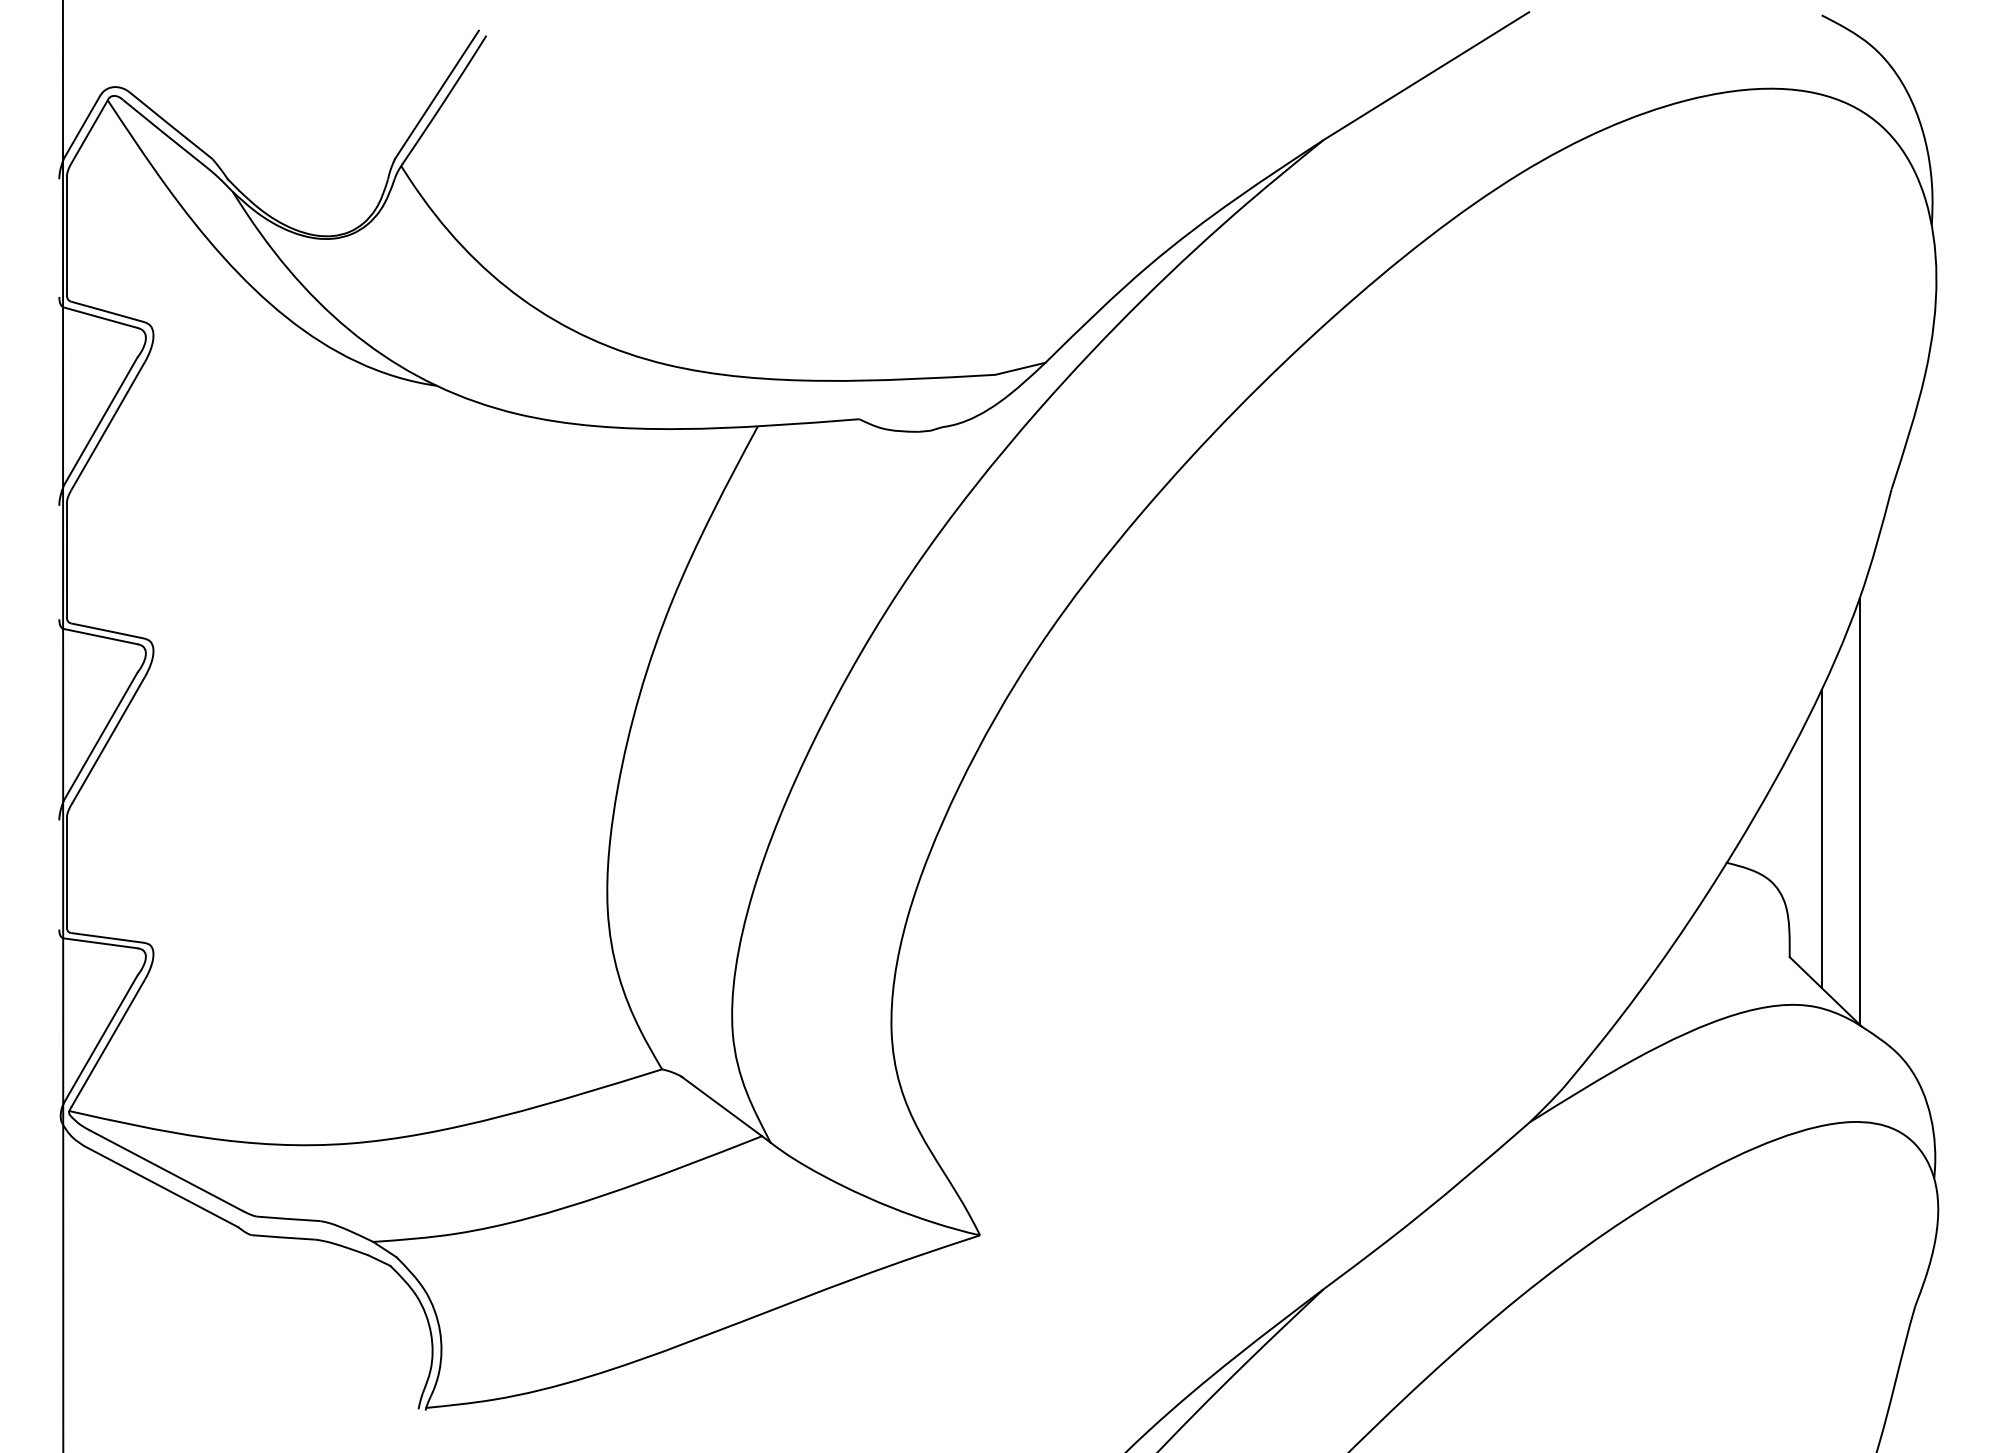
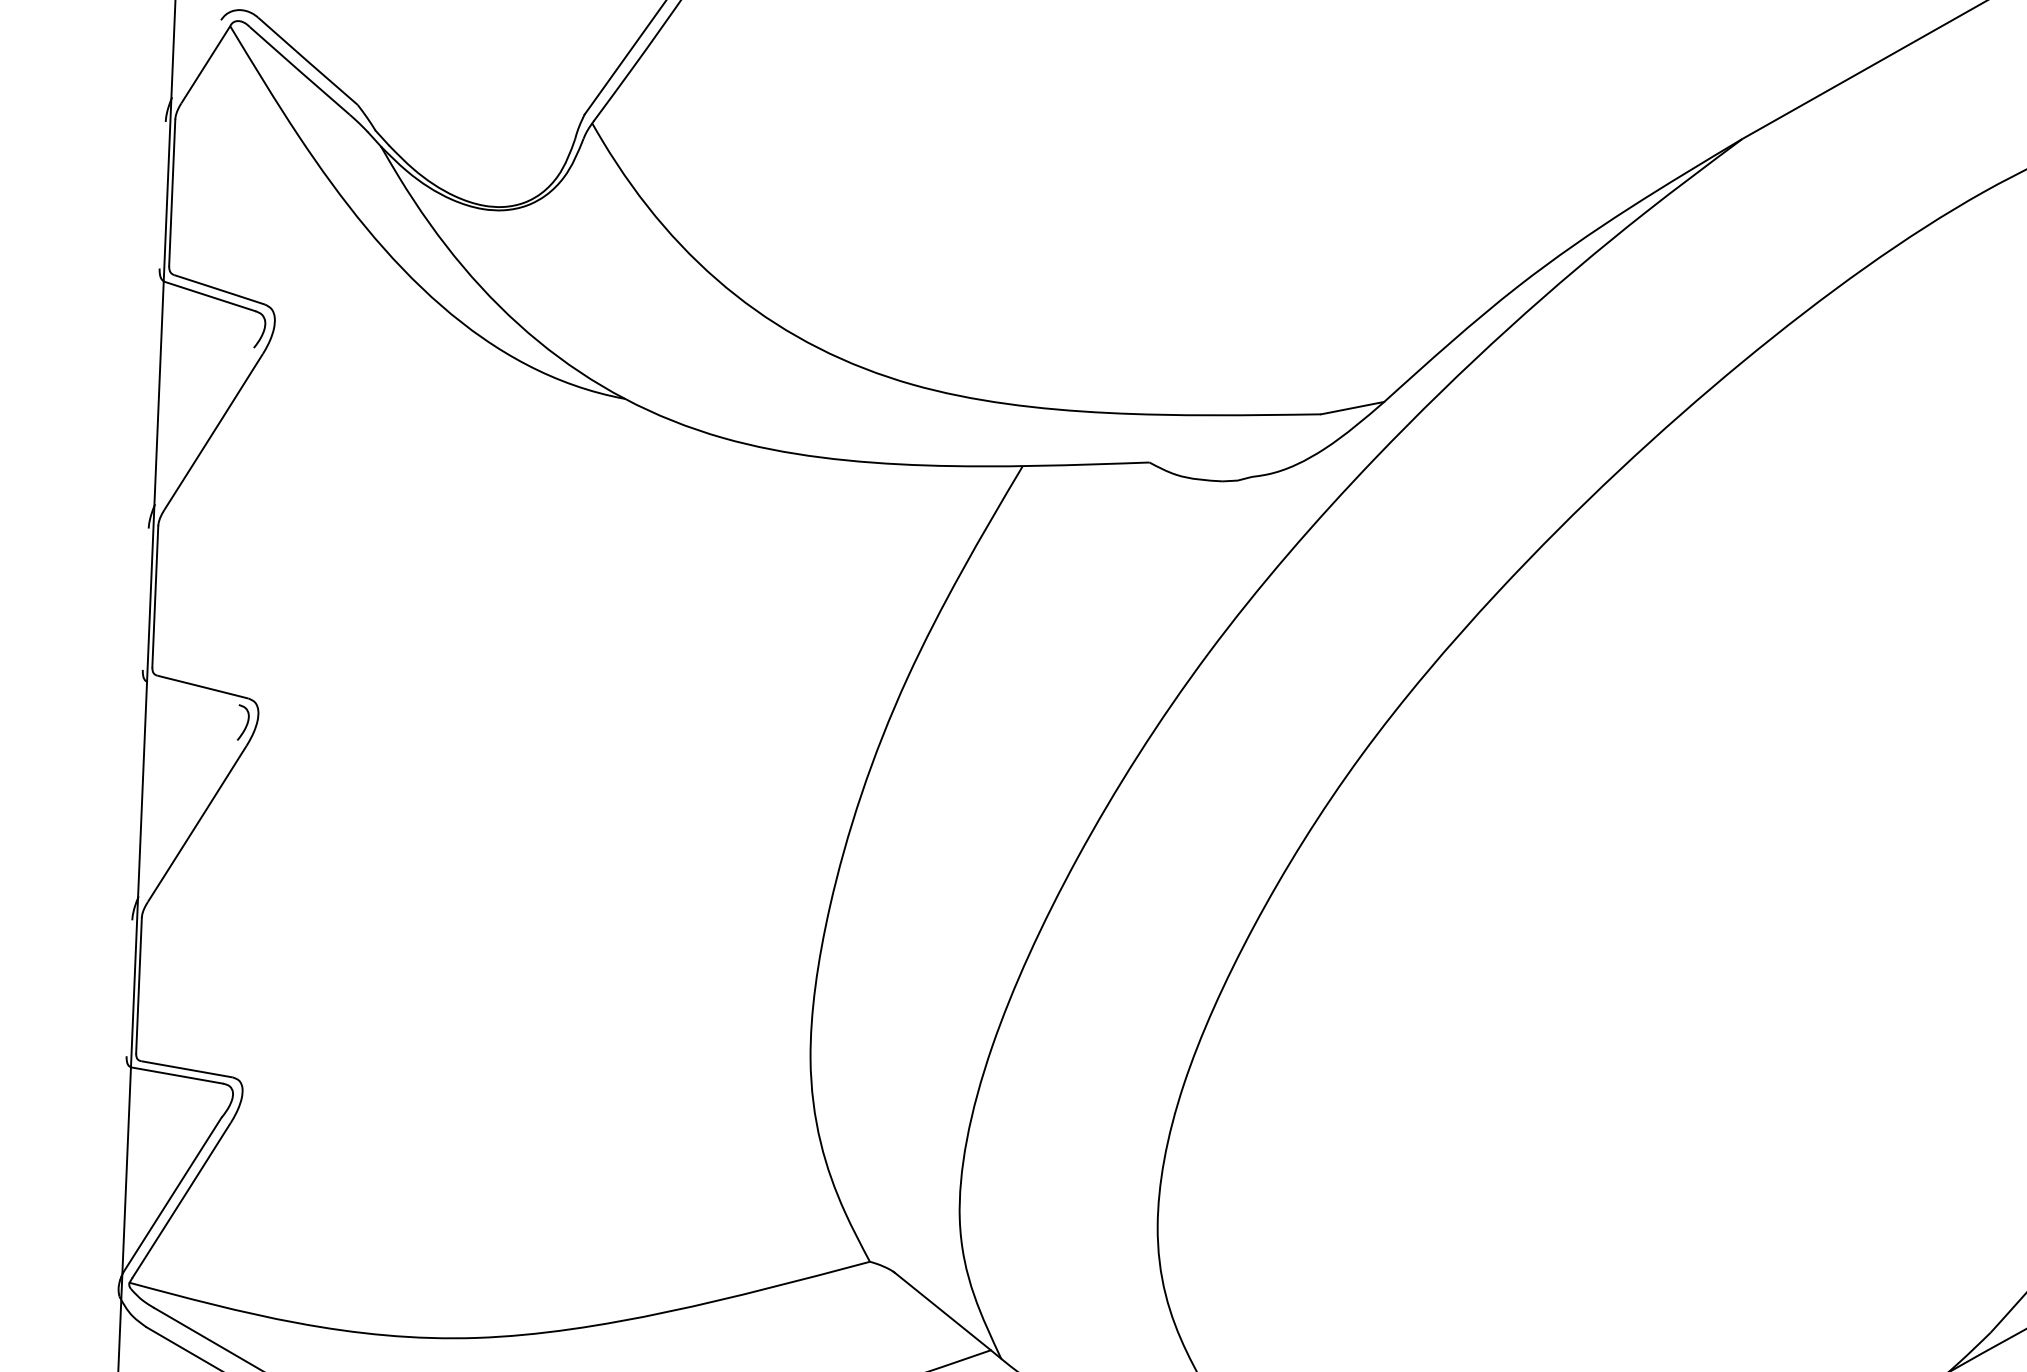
line: (81, 127) -> (196, 58), removed
line: (100, 421) -> (204, 425), removed
line: (100, 636) -> (193, 693), removed
line: (100, 736) -> (187, 818), removed

